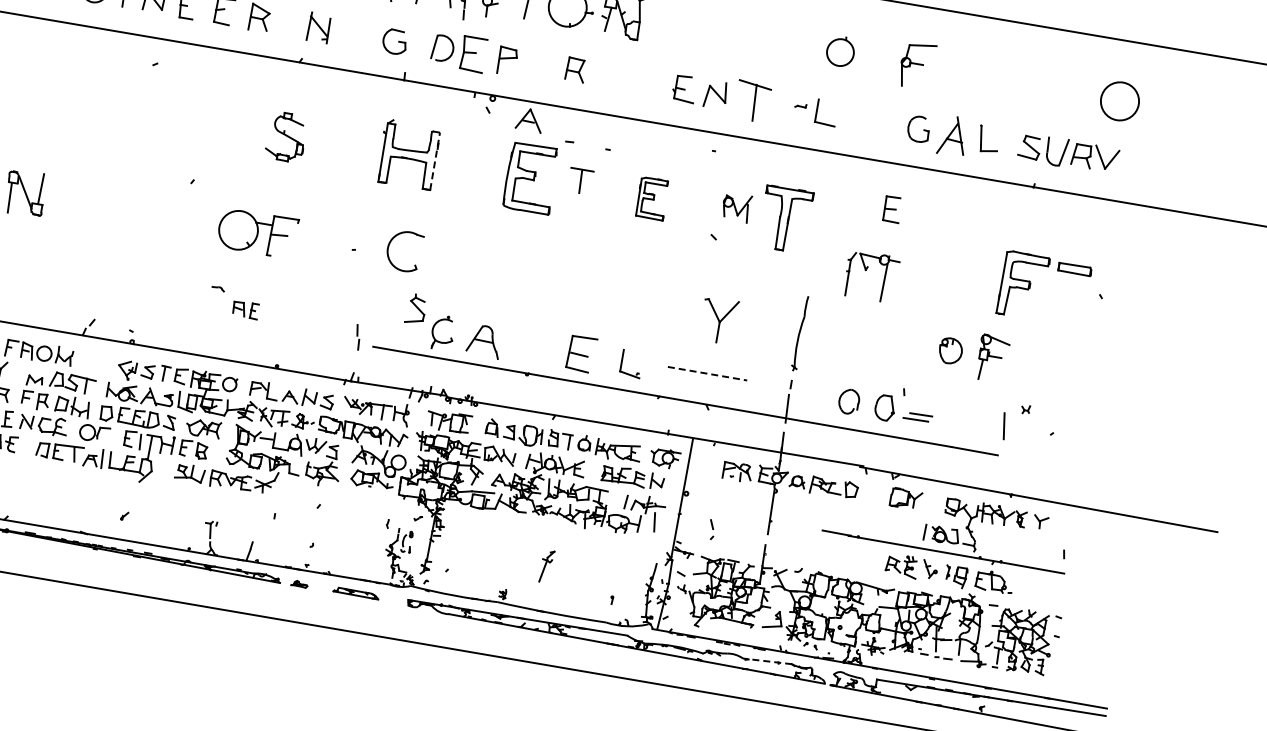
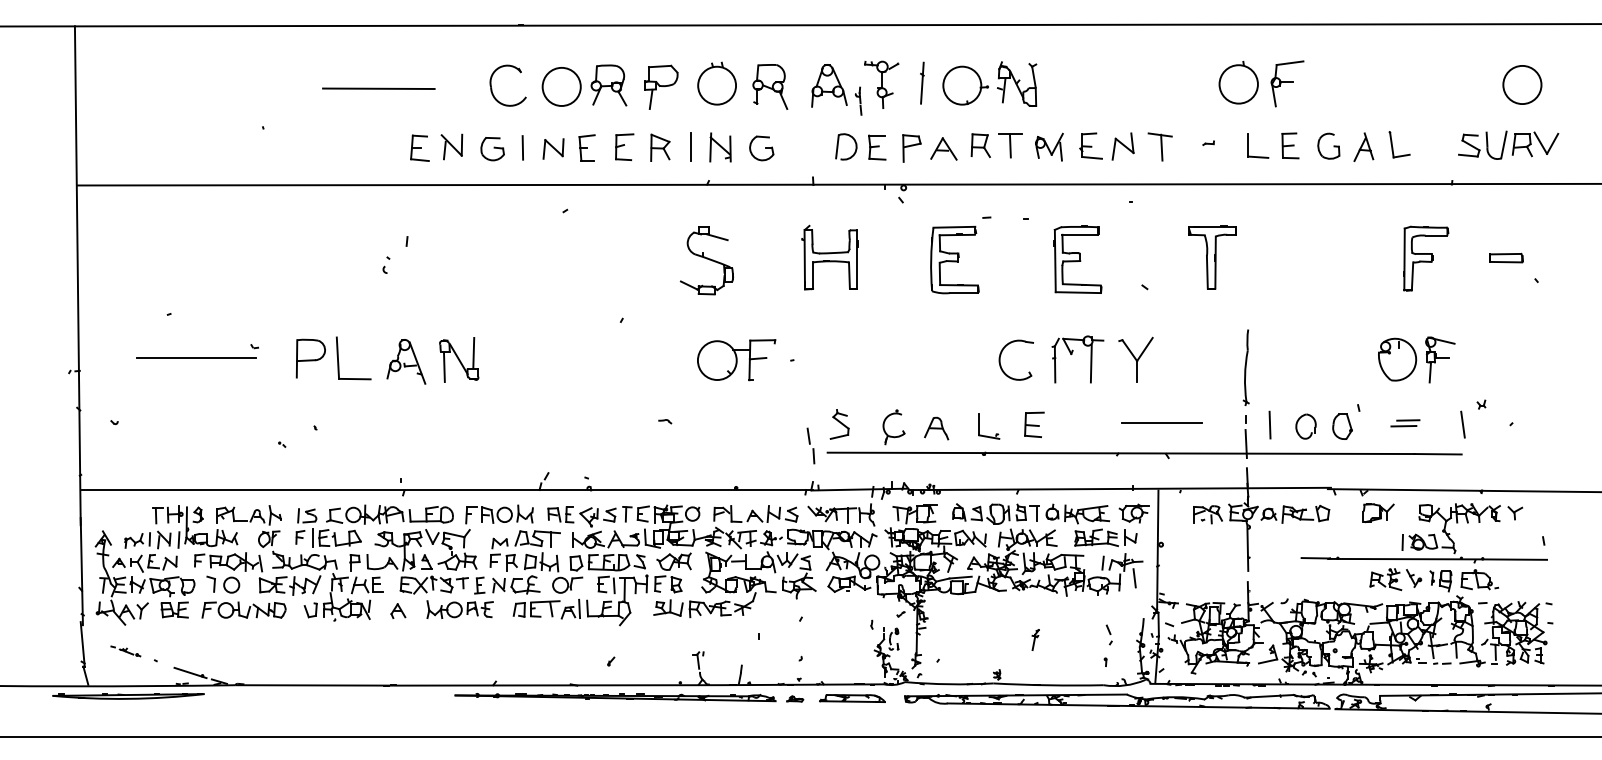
line: (289, 21) -> (690, 146), added
part: (394, 41) -> (761, 148), moved
part: (840, 51) -> (1238, 82), size x1.43
part: (473, 54) -> (877, 147), size x0.71
part: (917, 65) -> (1287, 83), moved
part: (751, 100) -> (1159, 146), size x0.71
part: (817, 111) -> (1248, 145), moved
part: (529, 119) -> (943, 148), moved
part: (952, 135) -> (1363, 146), size x0.71
part: (286, 136) -> (706, 260), size x1.43
part: (1068, 152) -> (1508, 144), moved
line: (435, 161) -> (857, 259), dashed -> solid
part: (580, 181) -> (1010, 145), moved
part: (652, 198) -> (1077, 259), size x1.67
part: (736, 206) -> (1049, 146), moved
part: (892, 209) -> (1290, 145), moved
part: (257, 233) -> (736, 360), moved
part: (390, 244) -> (1001, 355), moved
part: (866, 270) -> (1072, 354), moved
part: (1023, 285) -> (1426, 258), moved
part: (245, 309) -> (560, 514), moved
part: (415, 309) -> (839, 424), moved
part: (718, 320) -> (1135, 359), moved
part: (357, 336) -> (810, 445), size x1.43
part: (484, 341) -> (936, 428), size x0.71
part: (950, 350) -> (1397, 359), size x1.67
part: (581, 353) -> (1034, 424), size x0.71
part: (628, 372) -> (987, 435), moved
line: (708, 373) -> (1162, 422), dashed -> solid
line: (813, 393) -> (1269, 424), added
part: (917, 417) -> (1405, 423), moved
part: (711, 529) -> (1108, 634), moved
part: (546, 565) -> (1035, 639), size x0.62
part: (356, 593) -> (852, 698), size x1.43
line: (767, 661) -> (1269, 696), dashed -> solid

